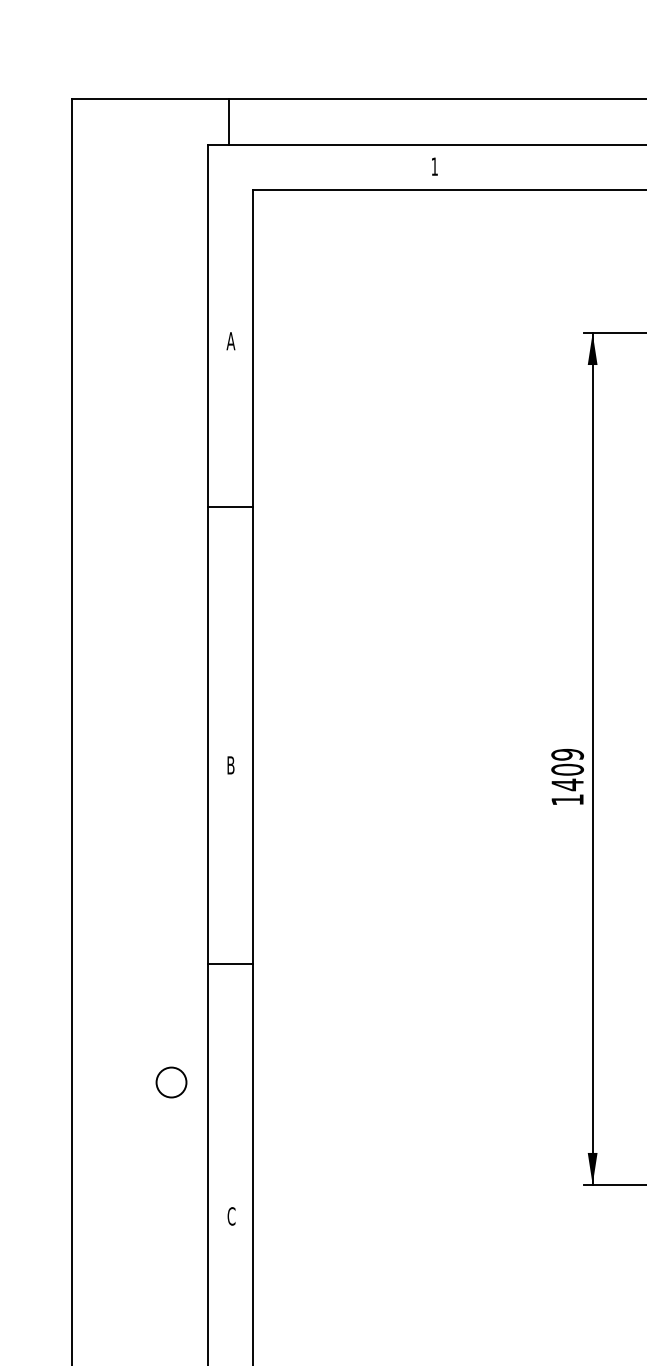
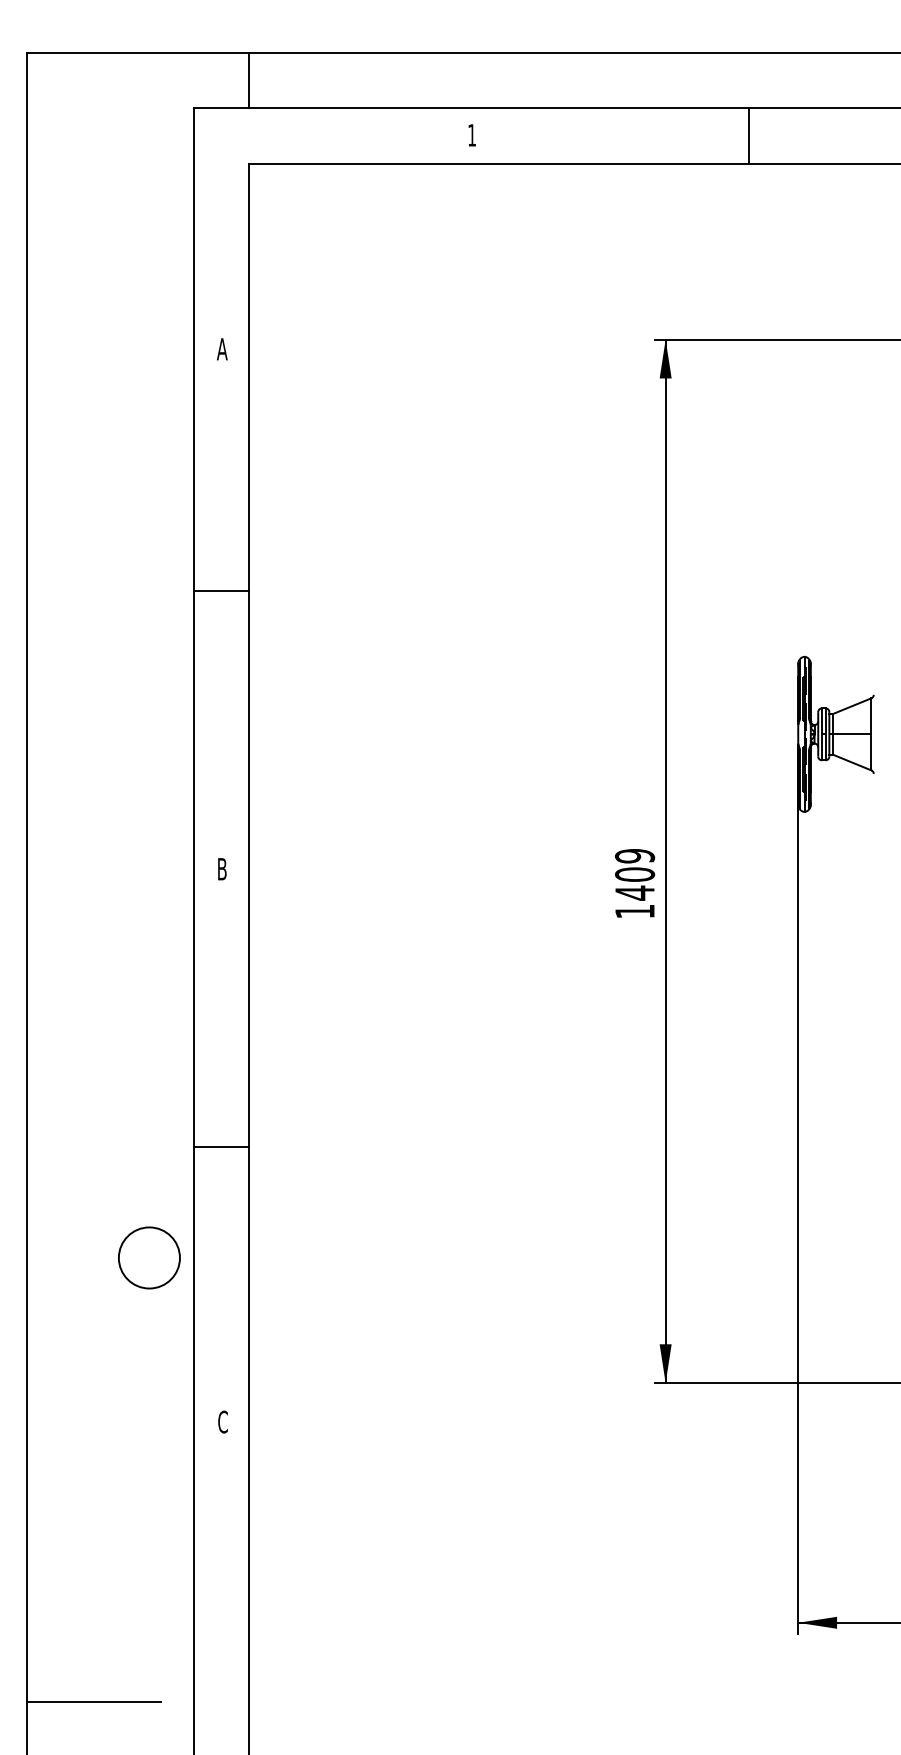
line: (228, 121) -> (249, 80), moved
line: (230, 506) -> (221, 591), moved
line: (230, 963) -> (221, 1146), moved
circle: (171, 1082) -> (149, 1257), size x1.67

